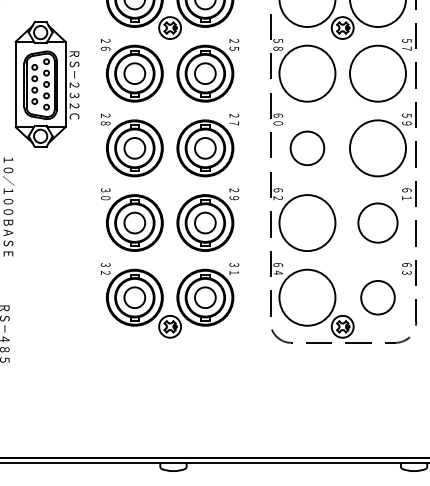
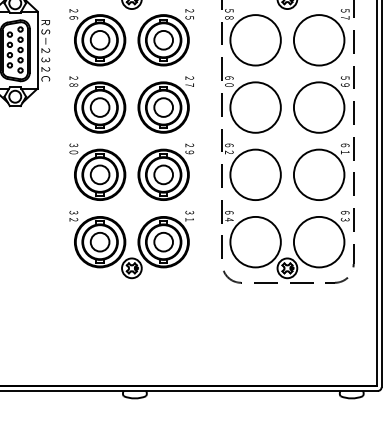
circle: (307, 148) -> (255, 107), size x1.67
circle: (377, 223) -> (318, 175), size x1.43
circle: (377, 297) -> (318, 241), size x1.67

